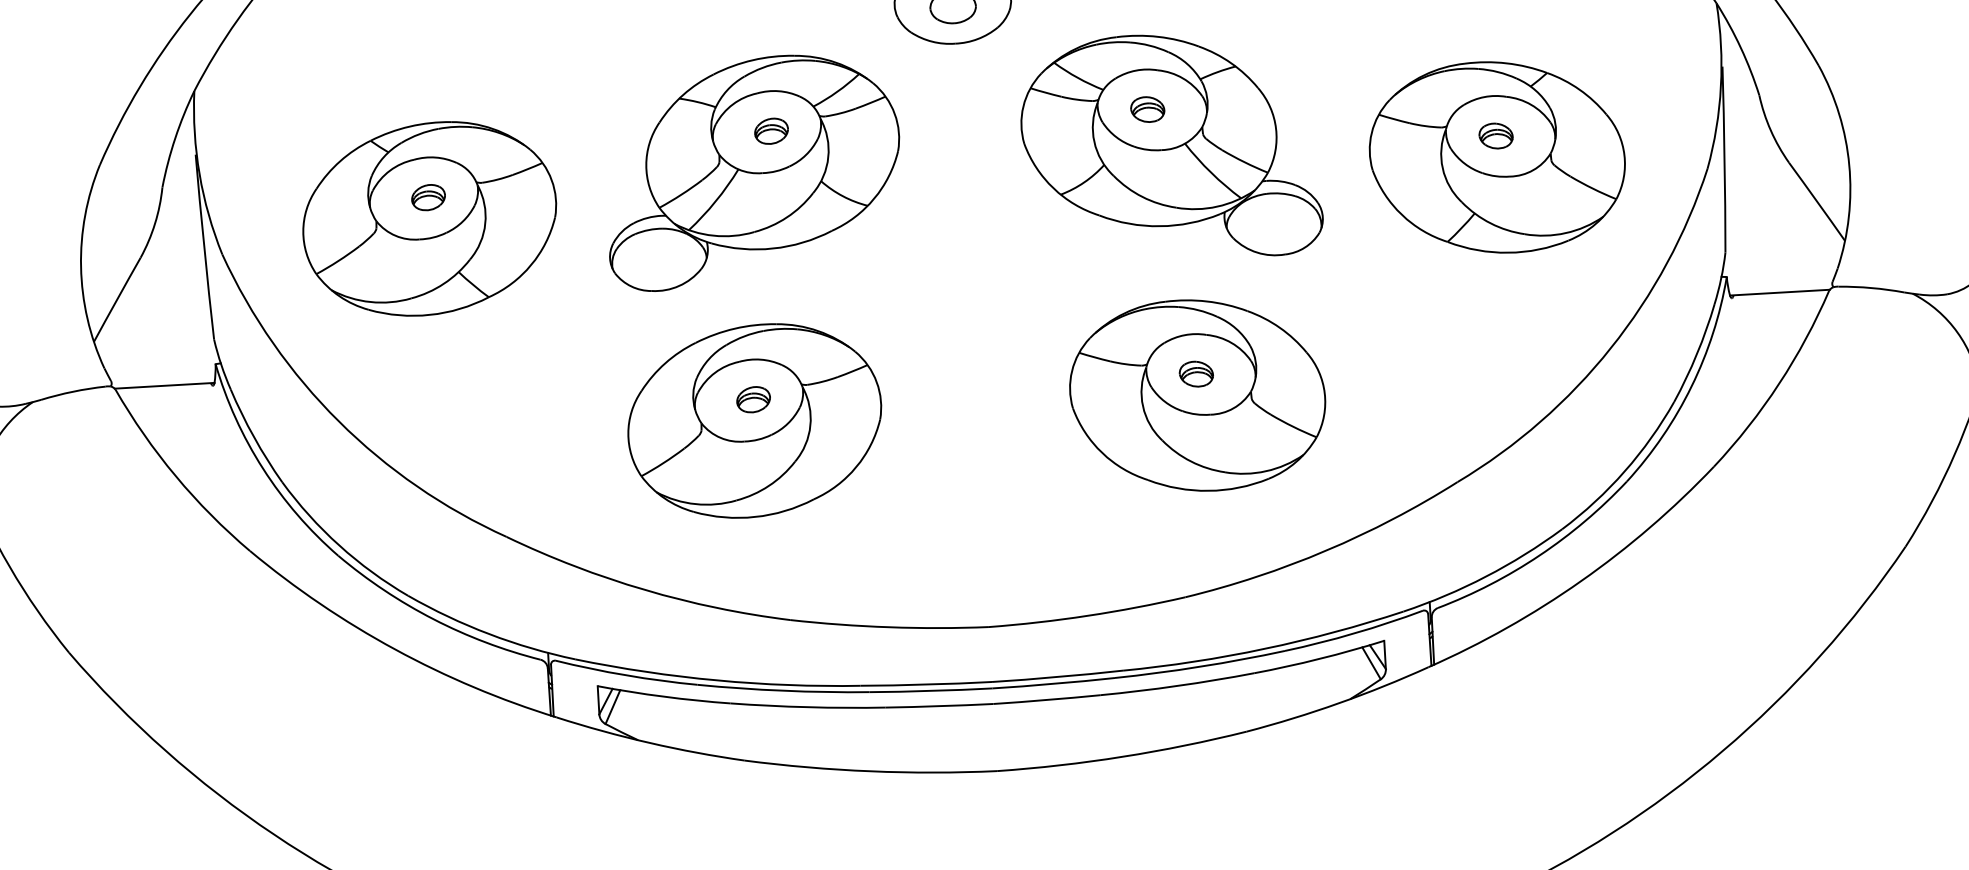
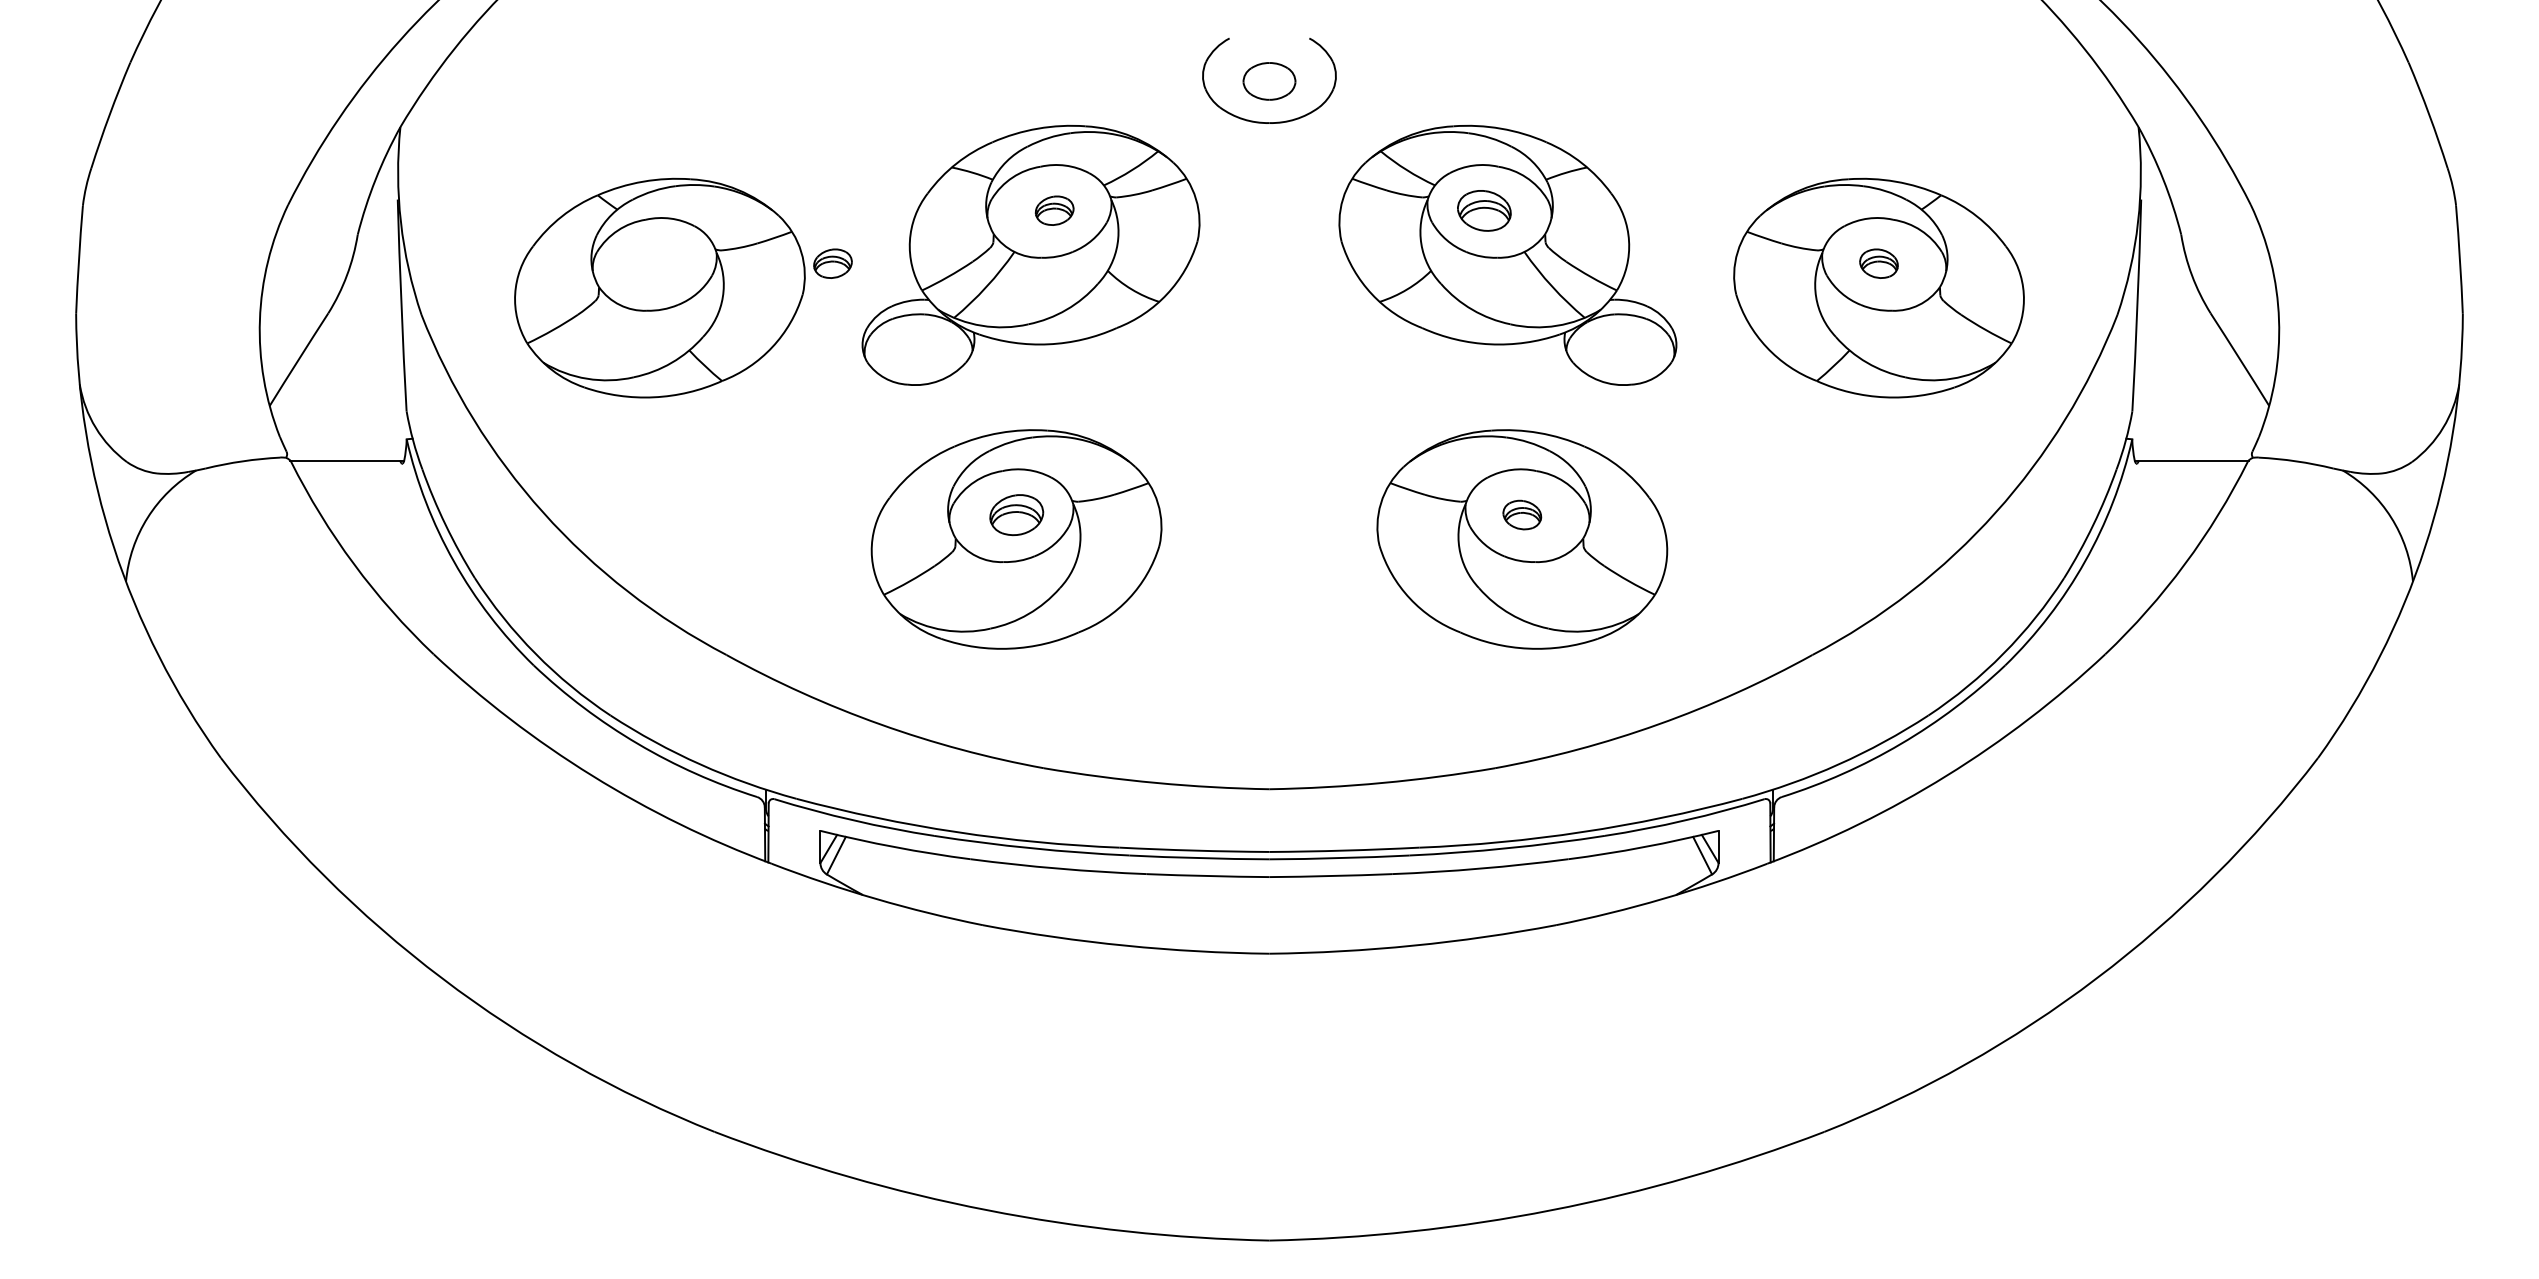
part: (1147, 109) -> (1483, 210), size x1.4
part: (428, 197) -> (832, 263), moved
part: (753, 399) -> (1016, 514), size x1.4

